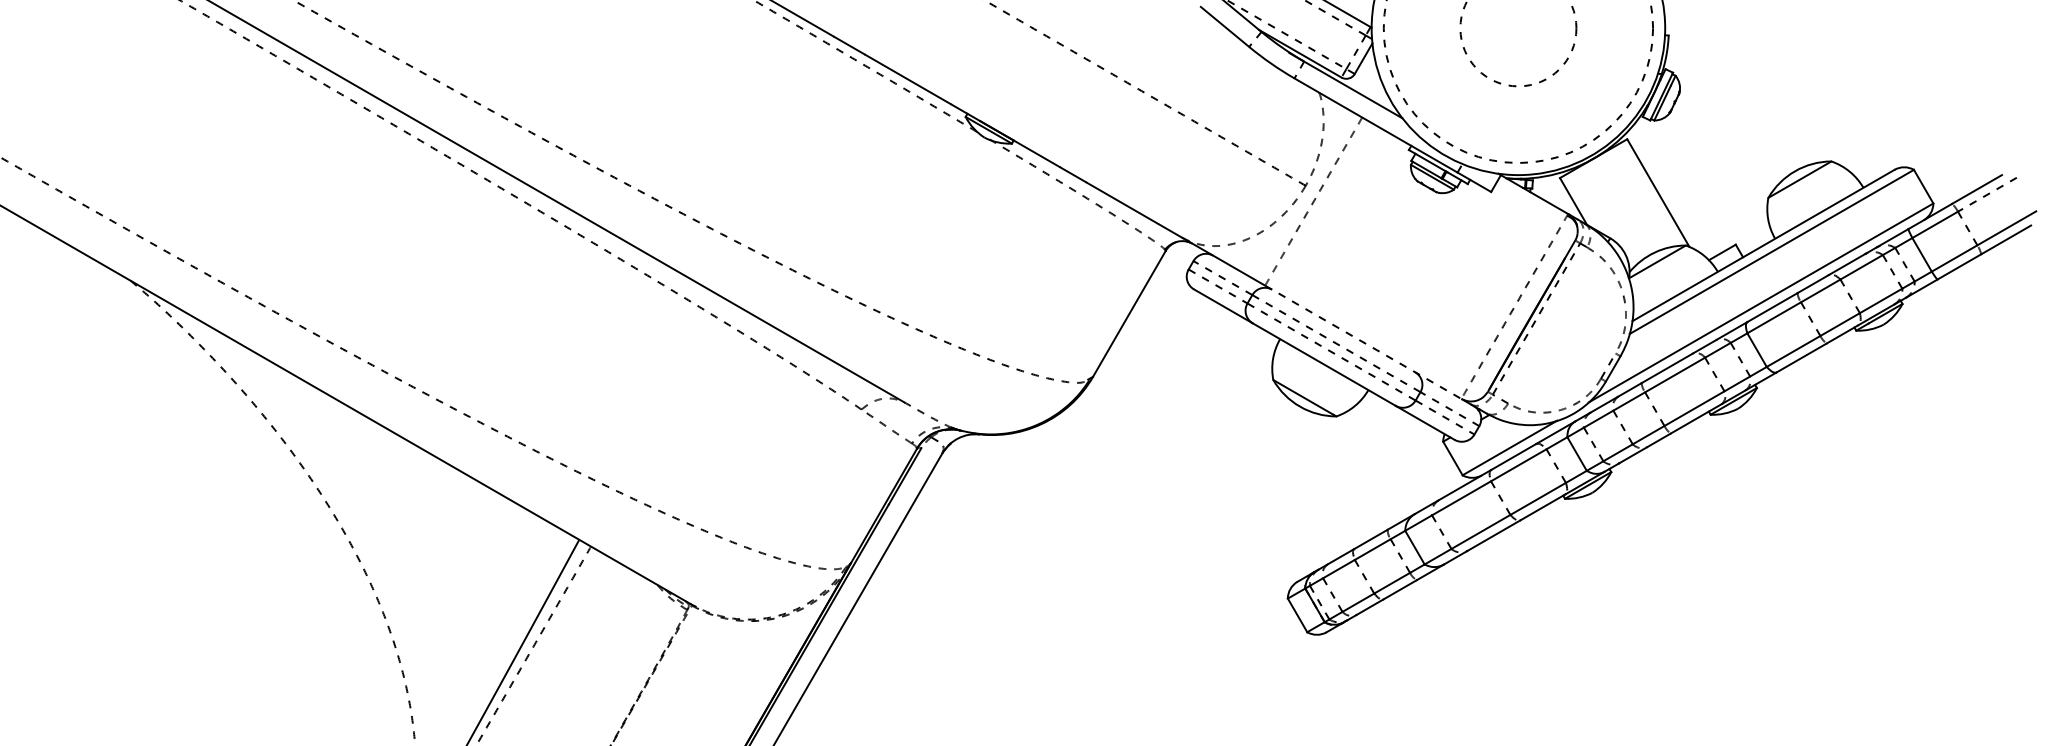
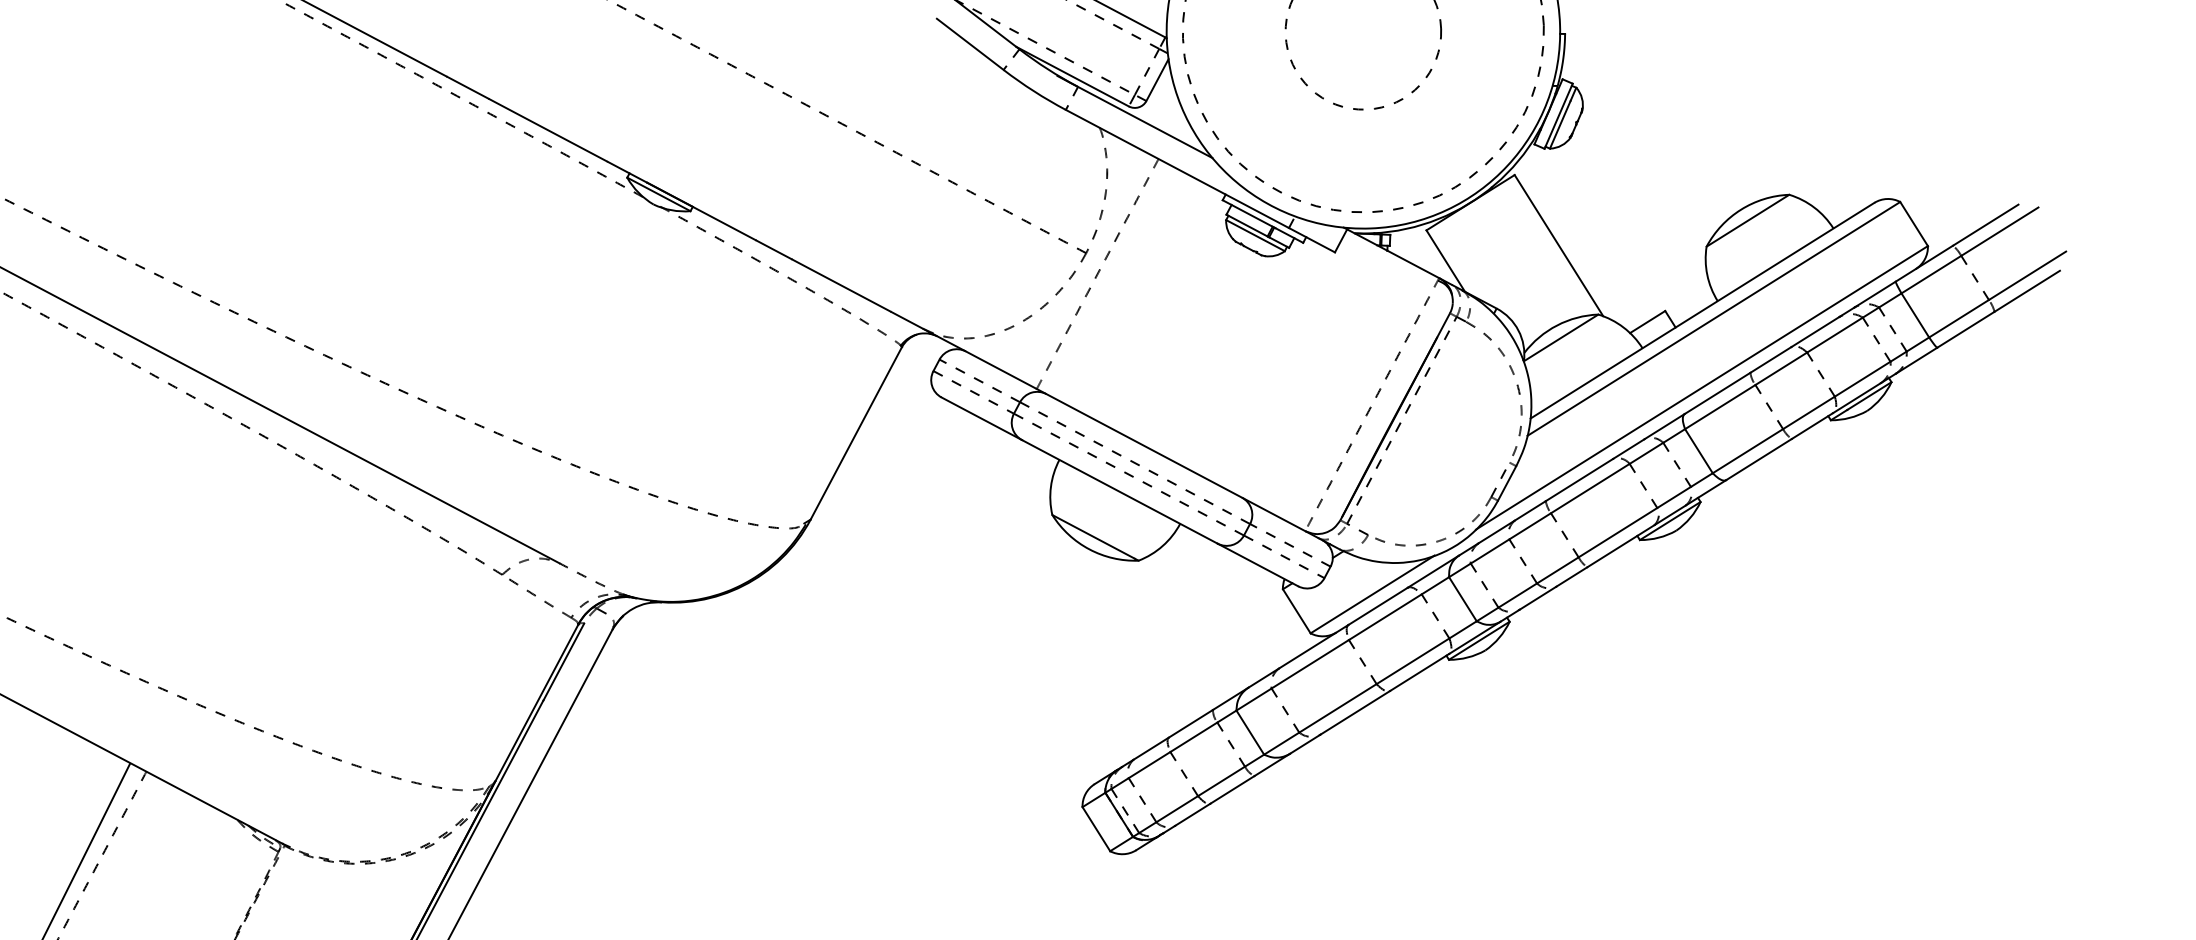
line: (1987, 194) -> (1999, 231), dashed -> solid
line: (1363, 342) -> (1171, 460), dashed -> solid

